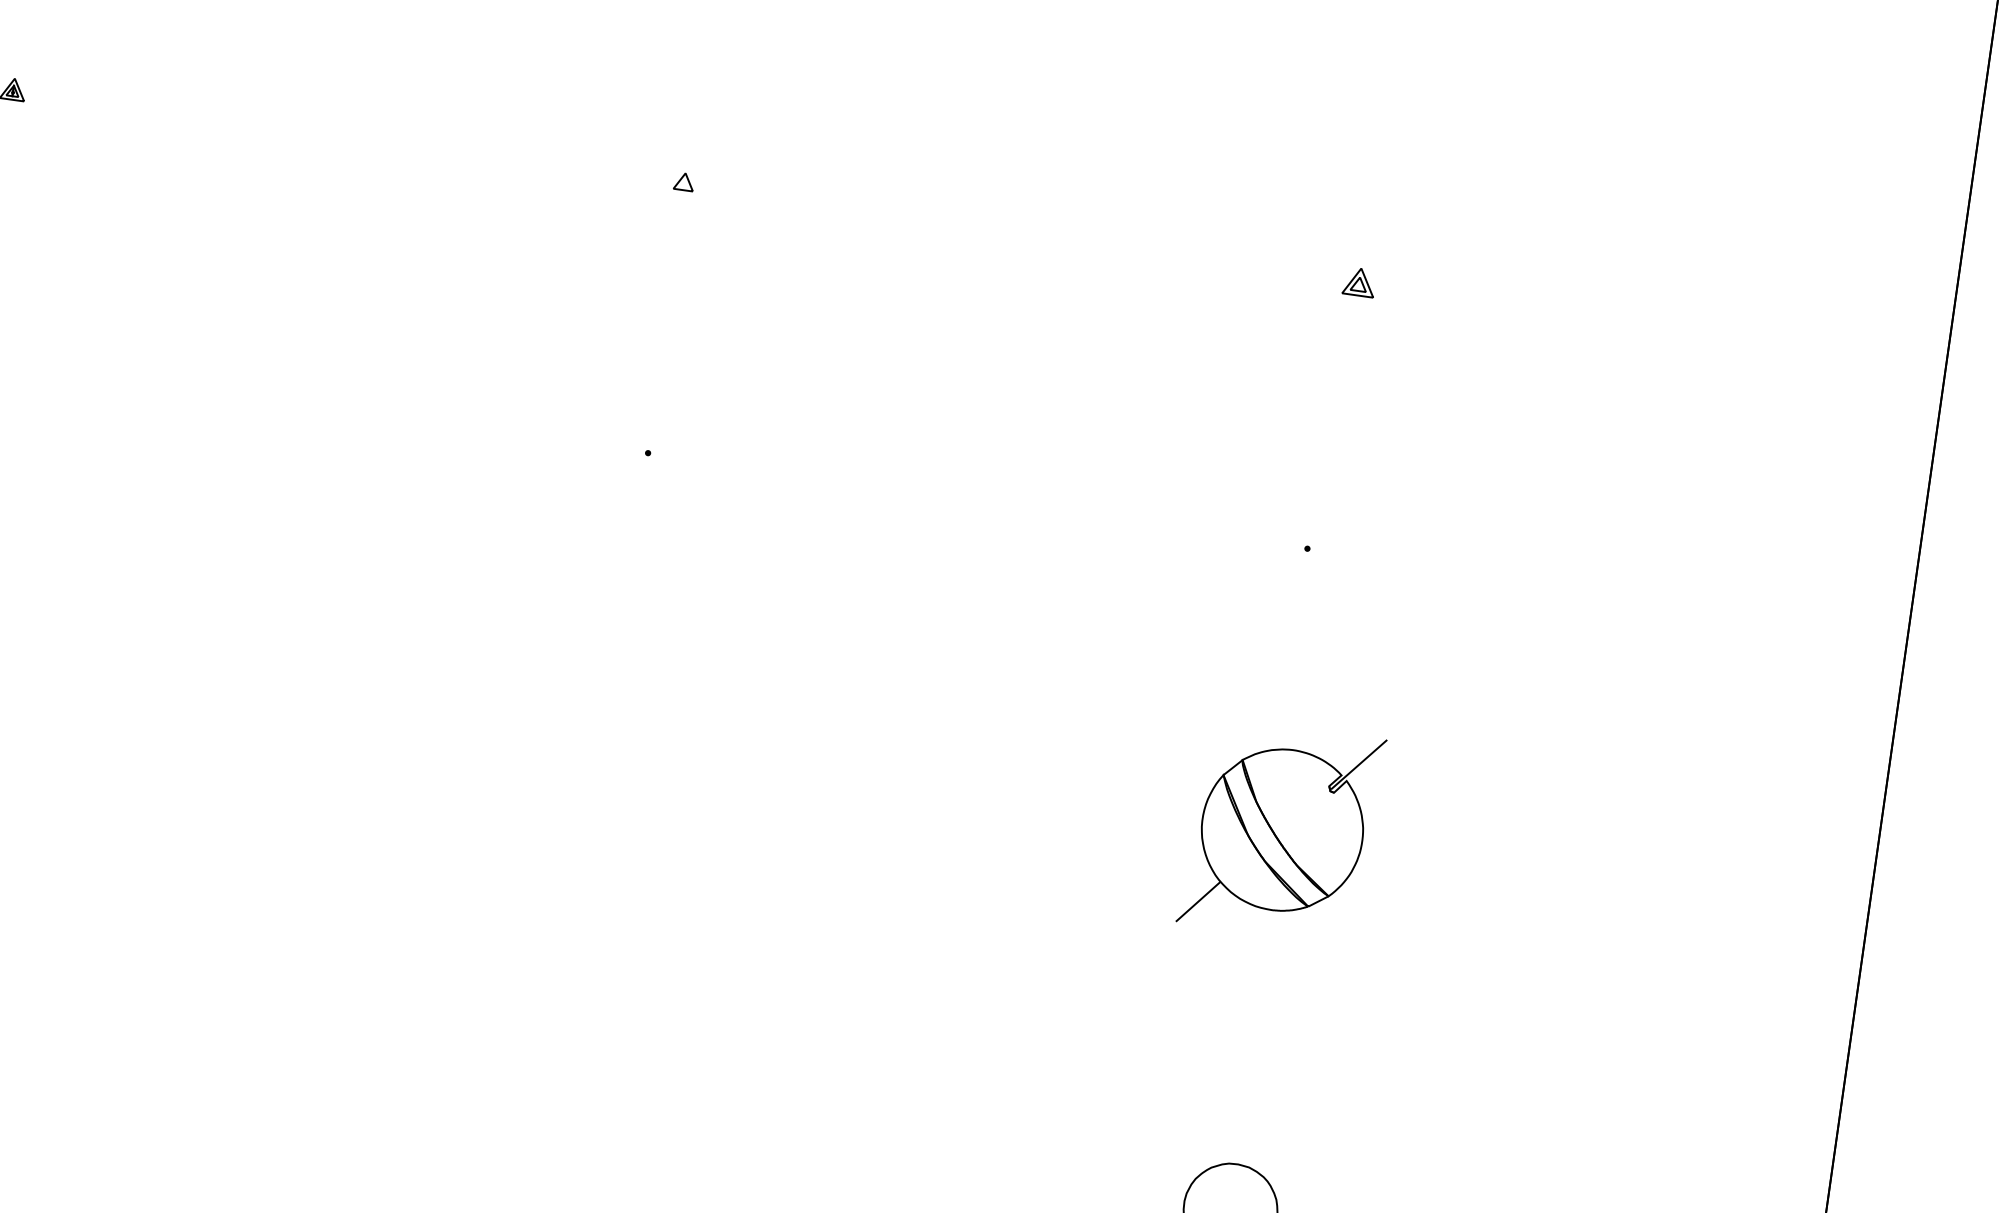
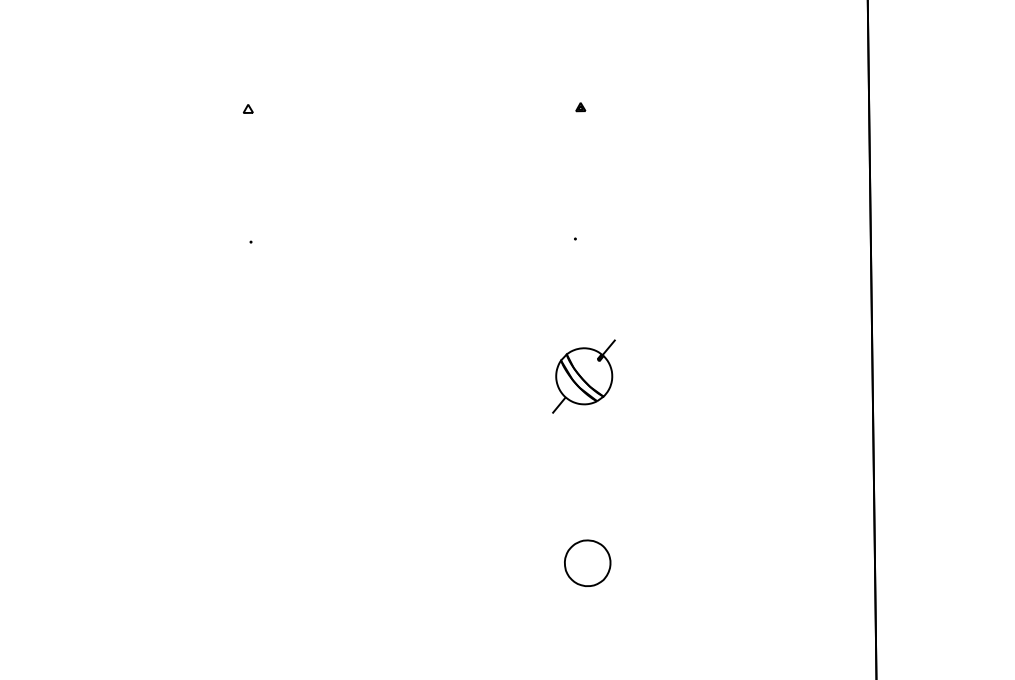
part: (1359, 283) -> (580, 107), size x0.62
part: (1280, 830) -> (583, 376), size x0.71

